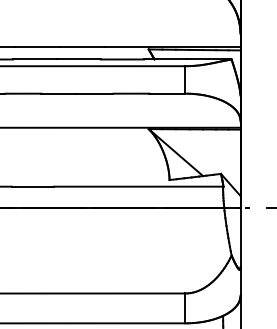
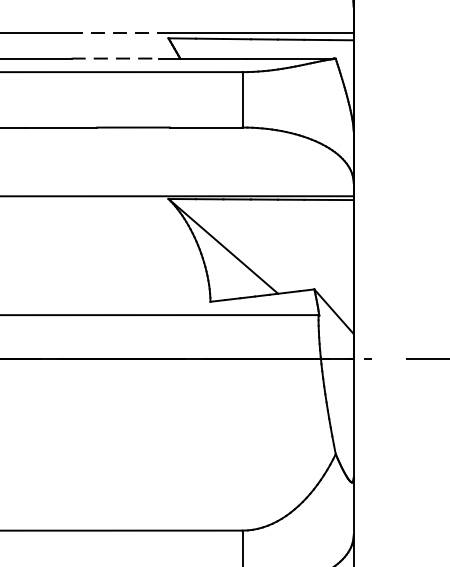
line: (127, 46) -> (125, 32), solid -> dashed
line: (122, 59) -> (115, 58), solid -> dashed

